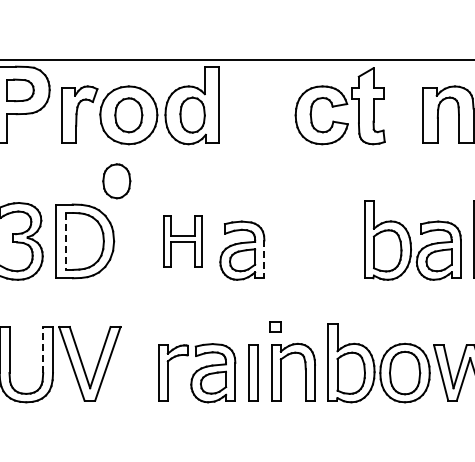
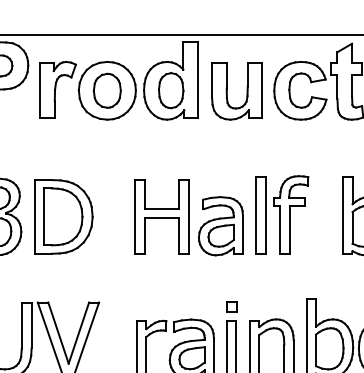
part: (249, 116) -> (228, 92), added
part: (116, 181) -> (95, 157), removed
part: (303, 238) -> (282, 214), added
line: (65, 241) -> (44, 217), dashed -> solid
part: (182, 241) -> (161, 217), size x1.43
line: (264, 259) -> (243, 235), dashed -> solid
part: (275, 326) -> (232, 306), moved
line: (43, 349) -> (22, 325), dashed -> solid

